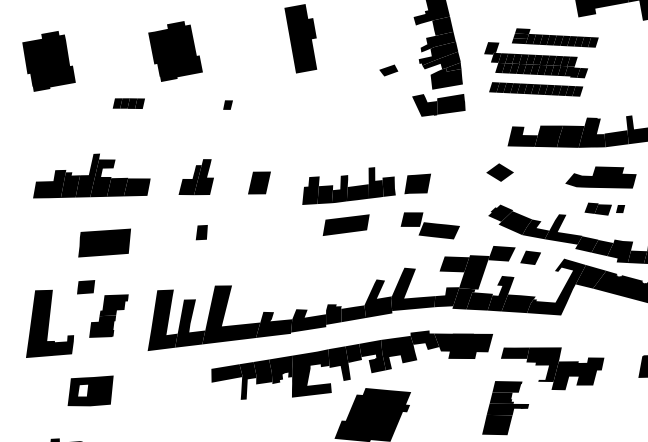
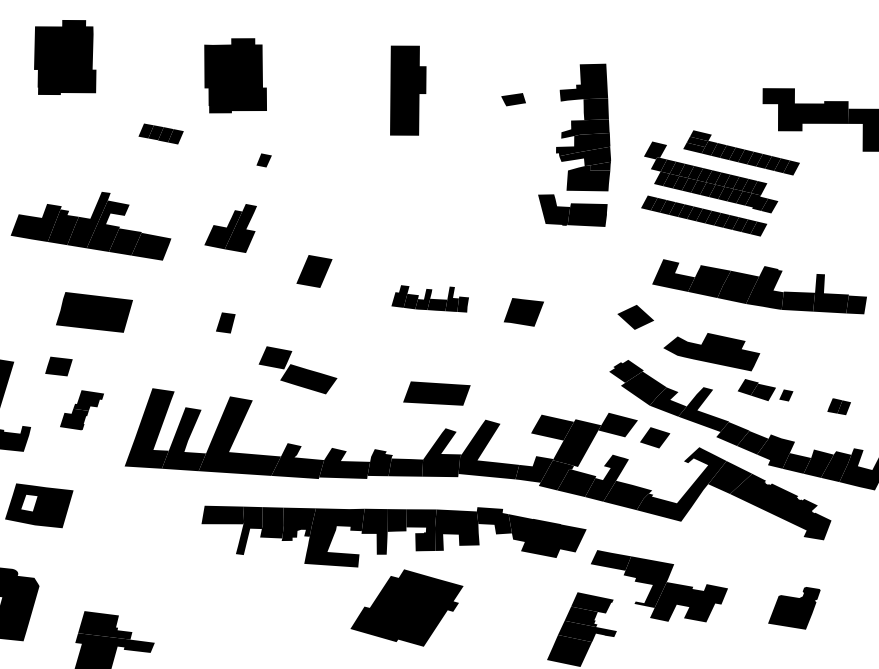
part: (388, 70) -> (513, 99), moved
part: (227, 105) -> (263, 160), moved
part: (195, 179) -> (230, 228), moved
part: (600, 180) -> (711, 352), moved
part: (347, 187) -> (429, 298), size x0.6
part: (345, 224) -> (436, 393), moved
part: (429, 225) -> (297, 370), moved
part: (108, 315) -> (81, 409), size x0.7

